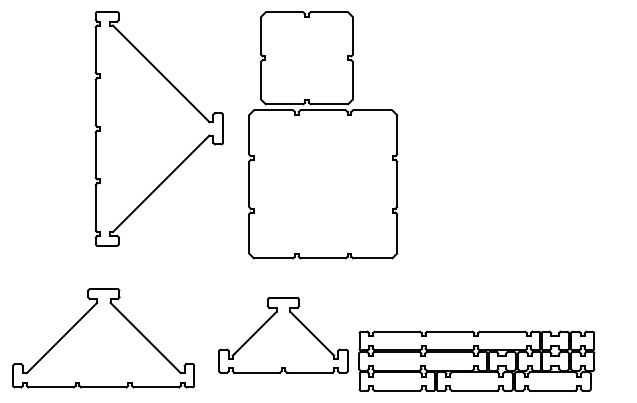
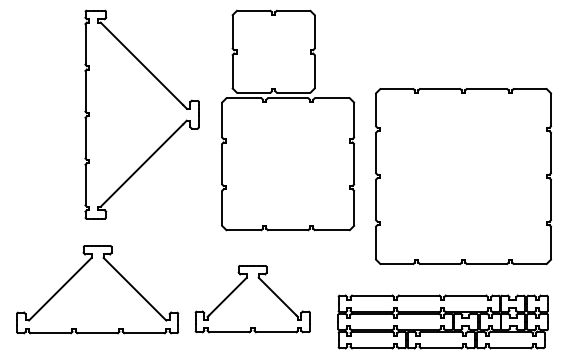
part: (519, 198) -> (463, 176), added
part: (103, 338) -> (97, 289), moved
part: (476, 360) -> (442, 321), moved

